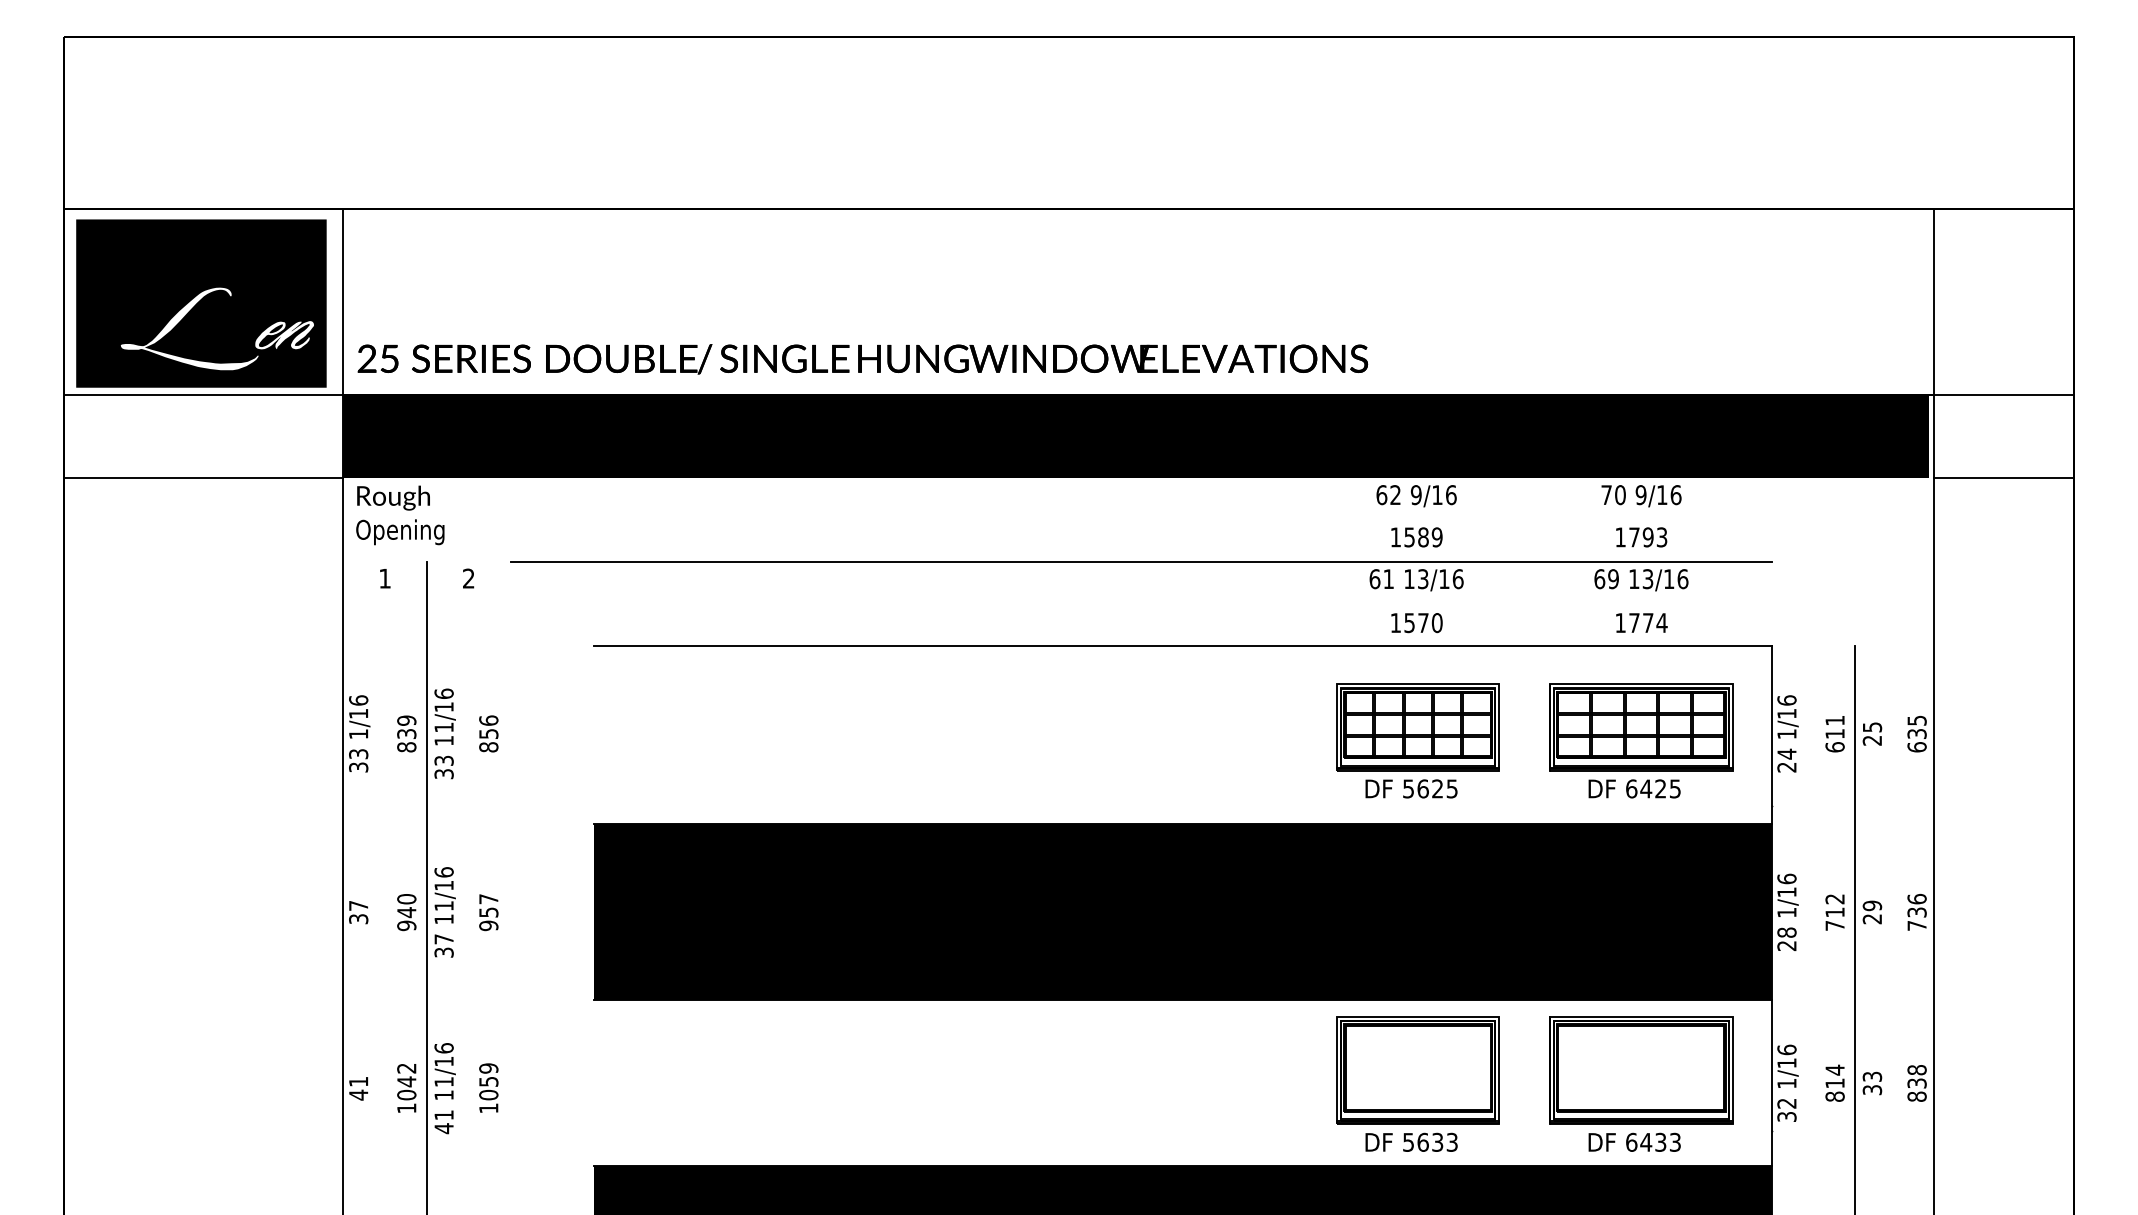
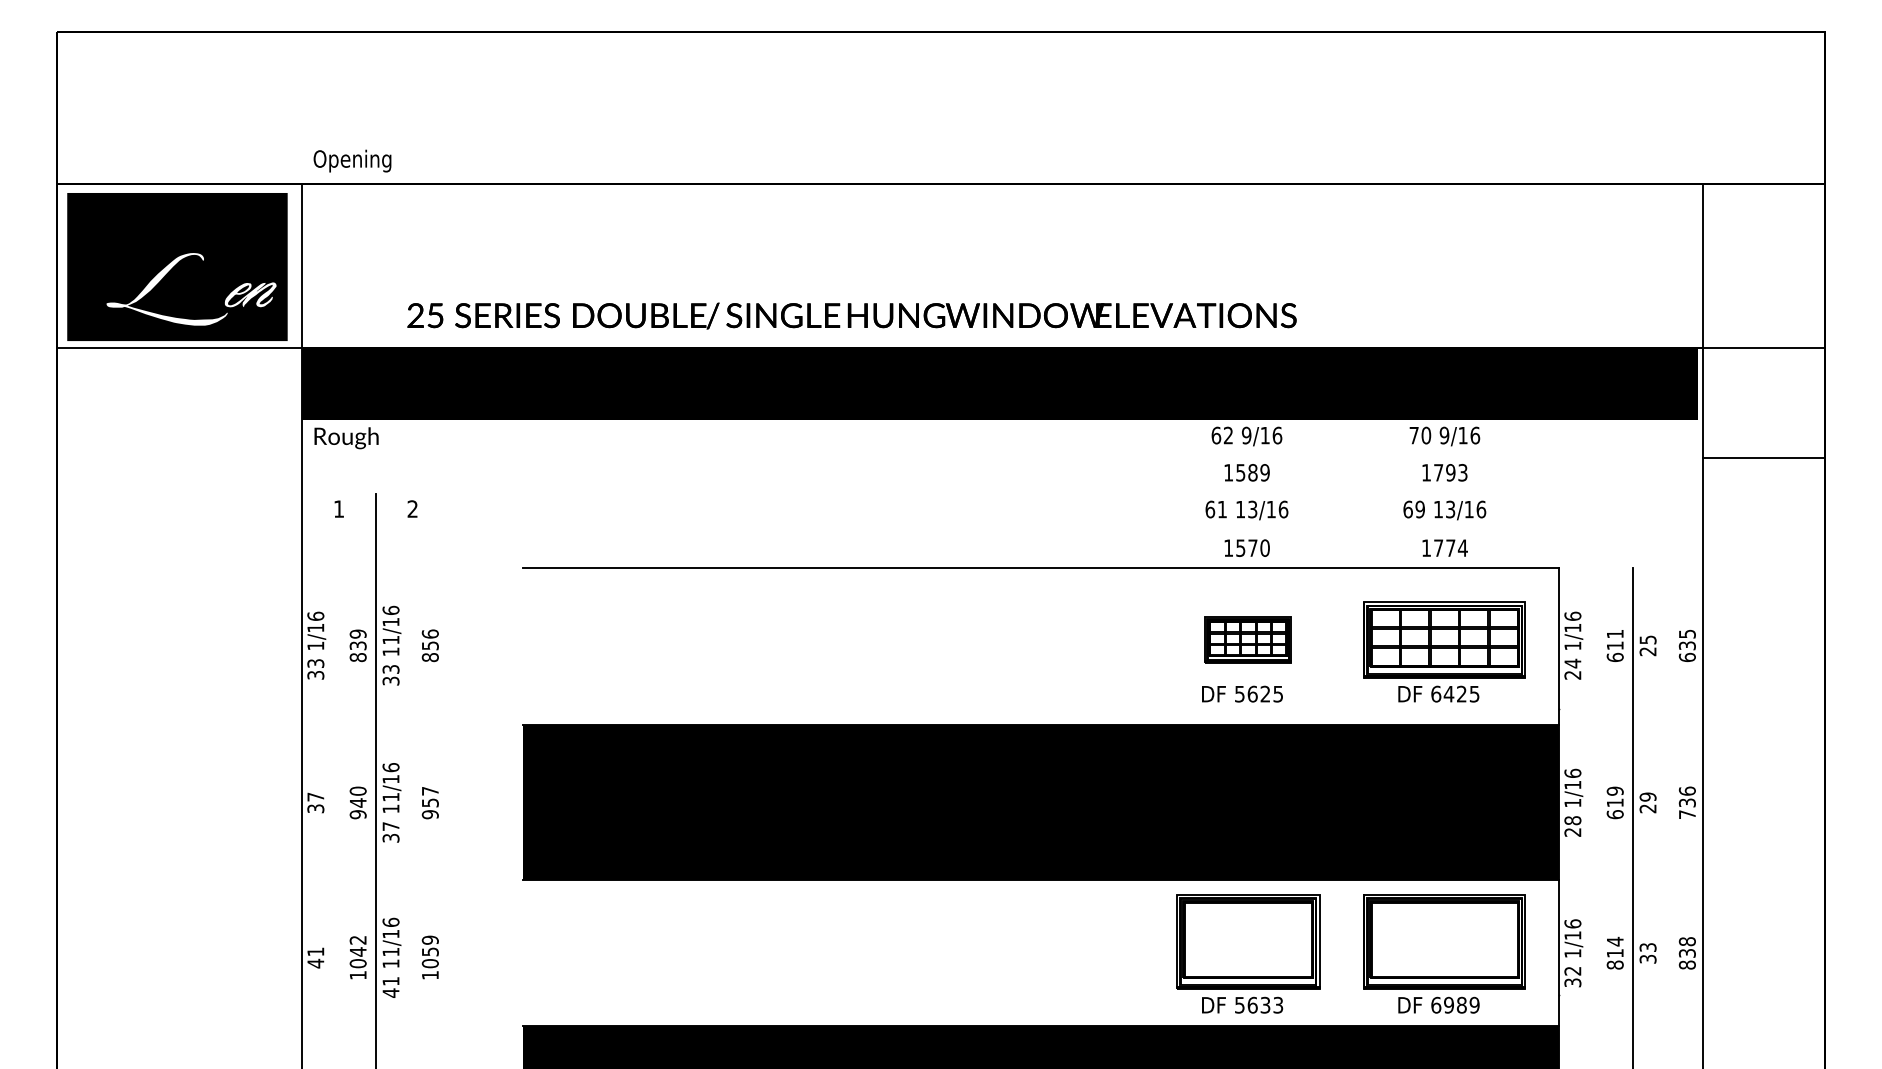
text: (862, 359) -> (851, 316), moved
line: (203, 478) -> (179, 420), removed
line: (2003, 478) -> (1763, 457), moved
text: (400, 532) -> (352, 161), moved
line: (1140, 561) -> (1003, 494), removed
part: (1417, 727) -> (1247, 640), size x0.6
text: (1834, 912) -> (1614, 802), 712 -> 619
text: (1660, 1141) -> (1461, 1004), 6433 -> 6989

